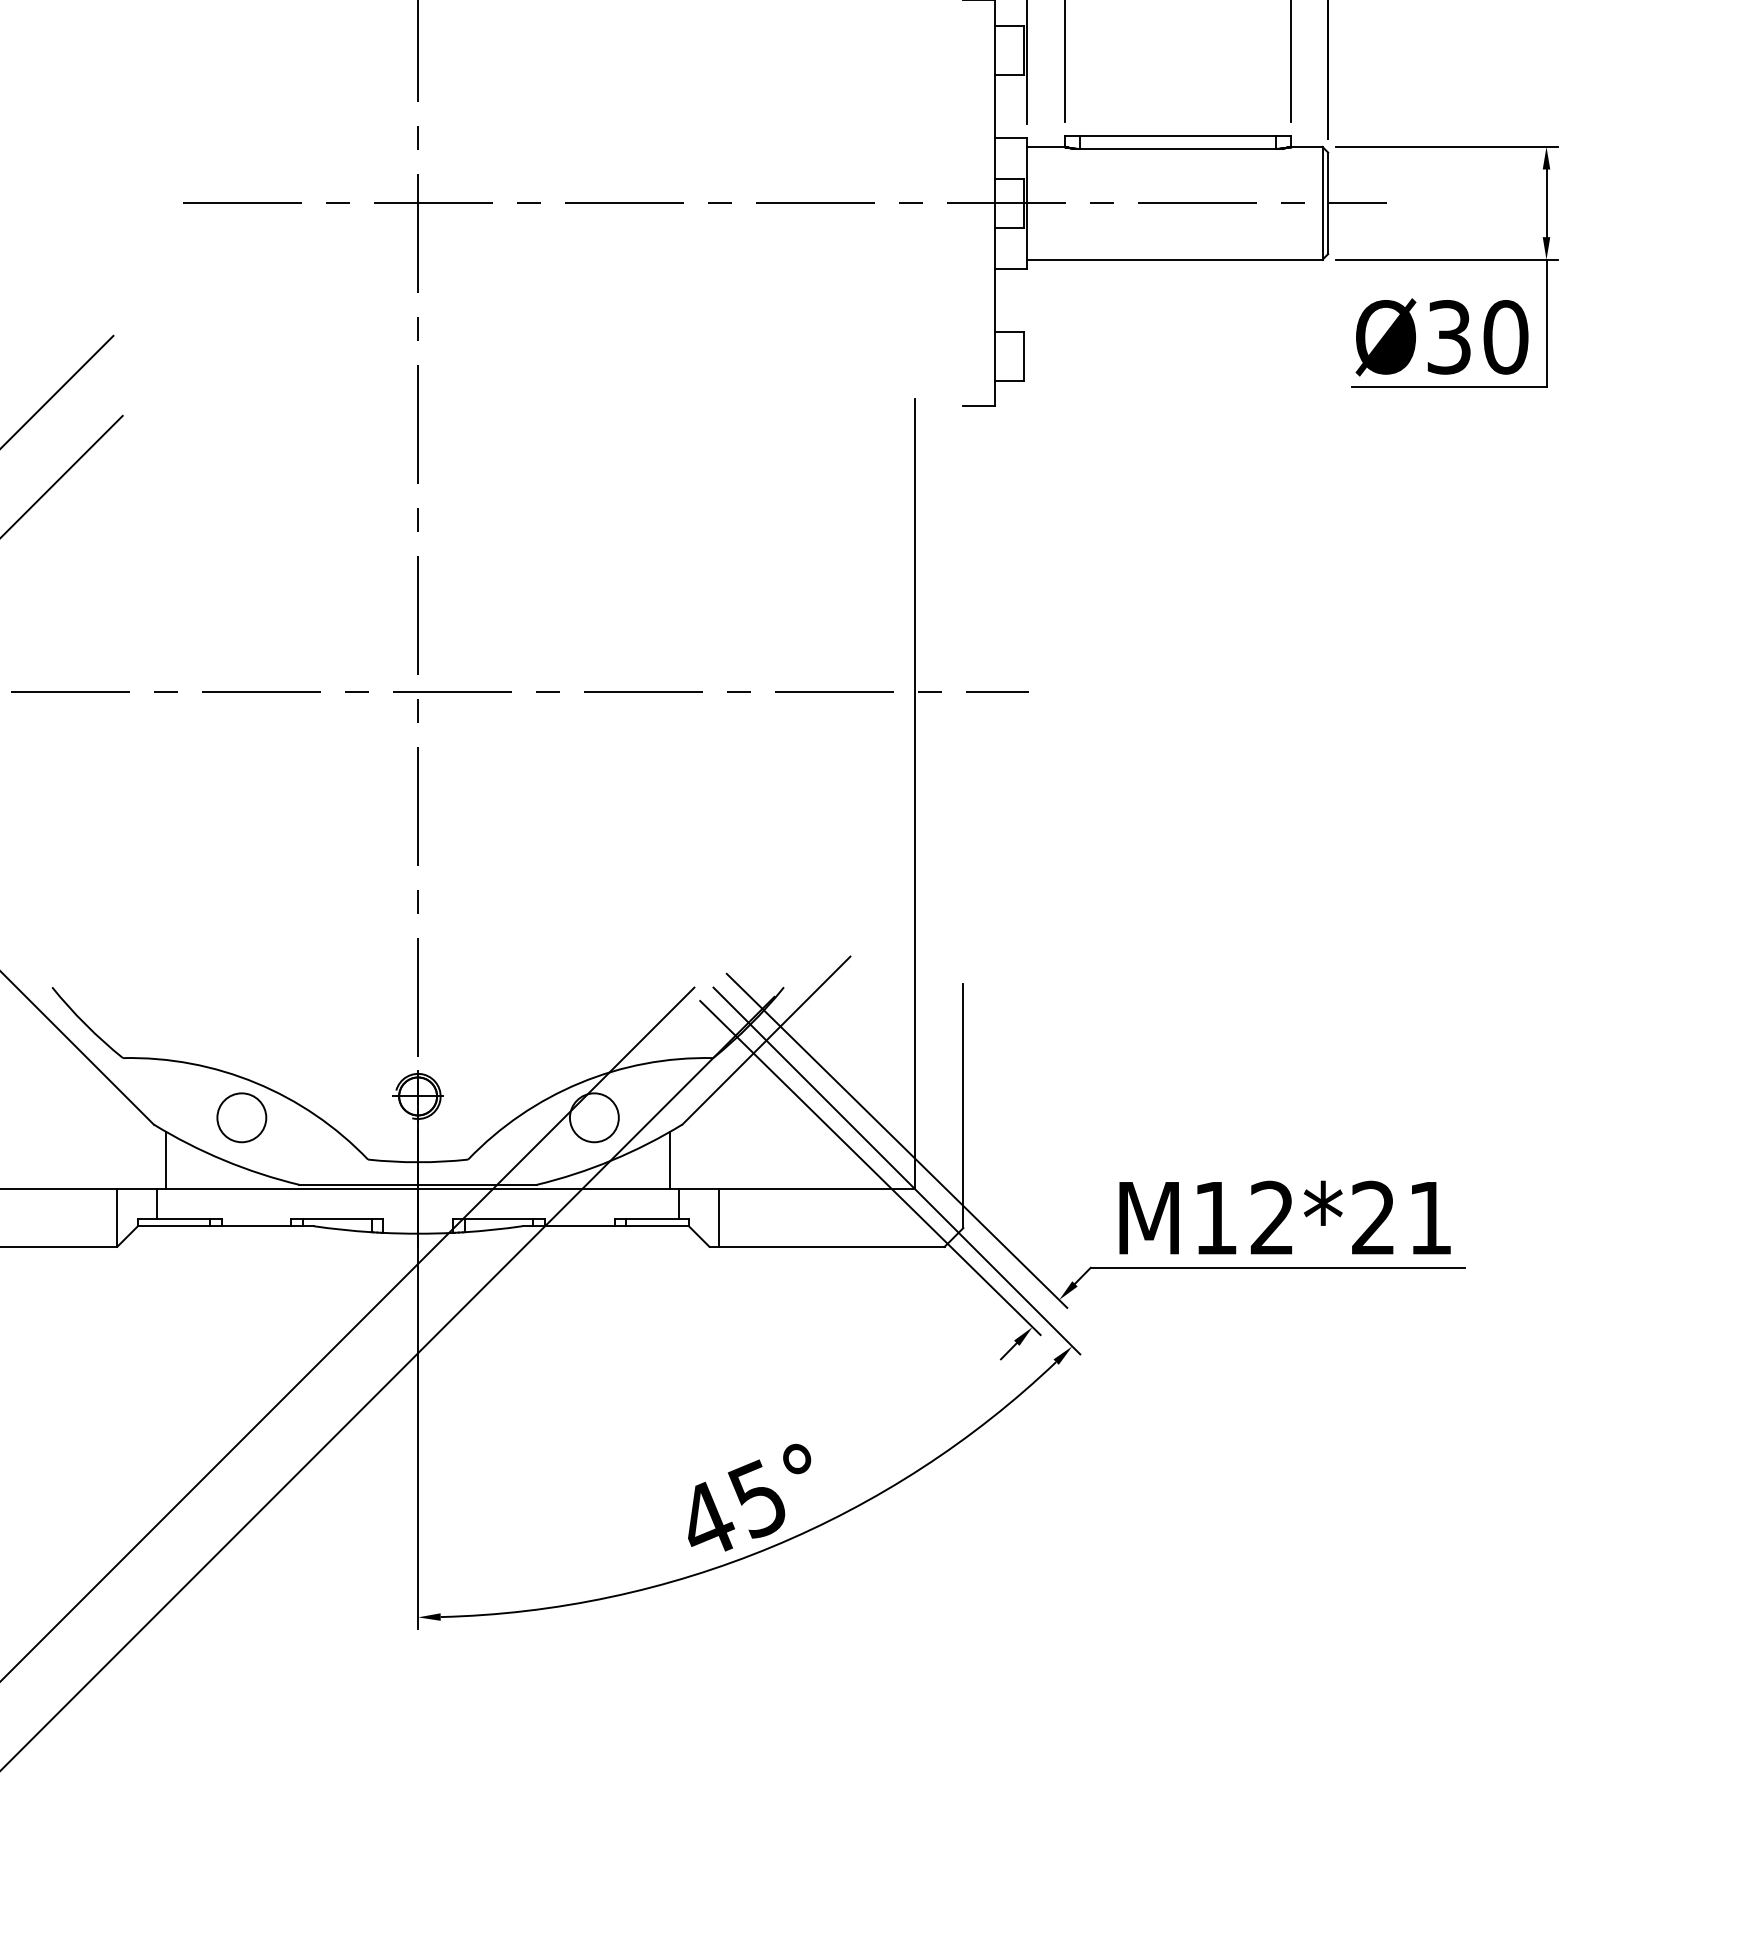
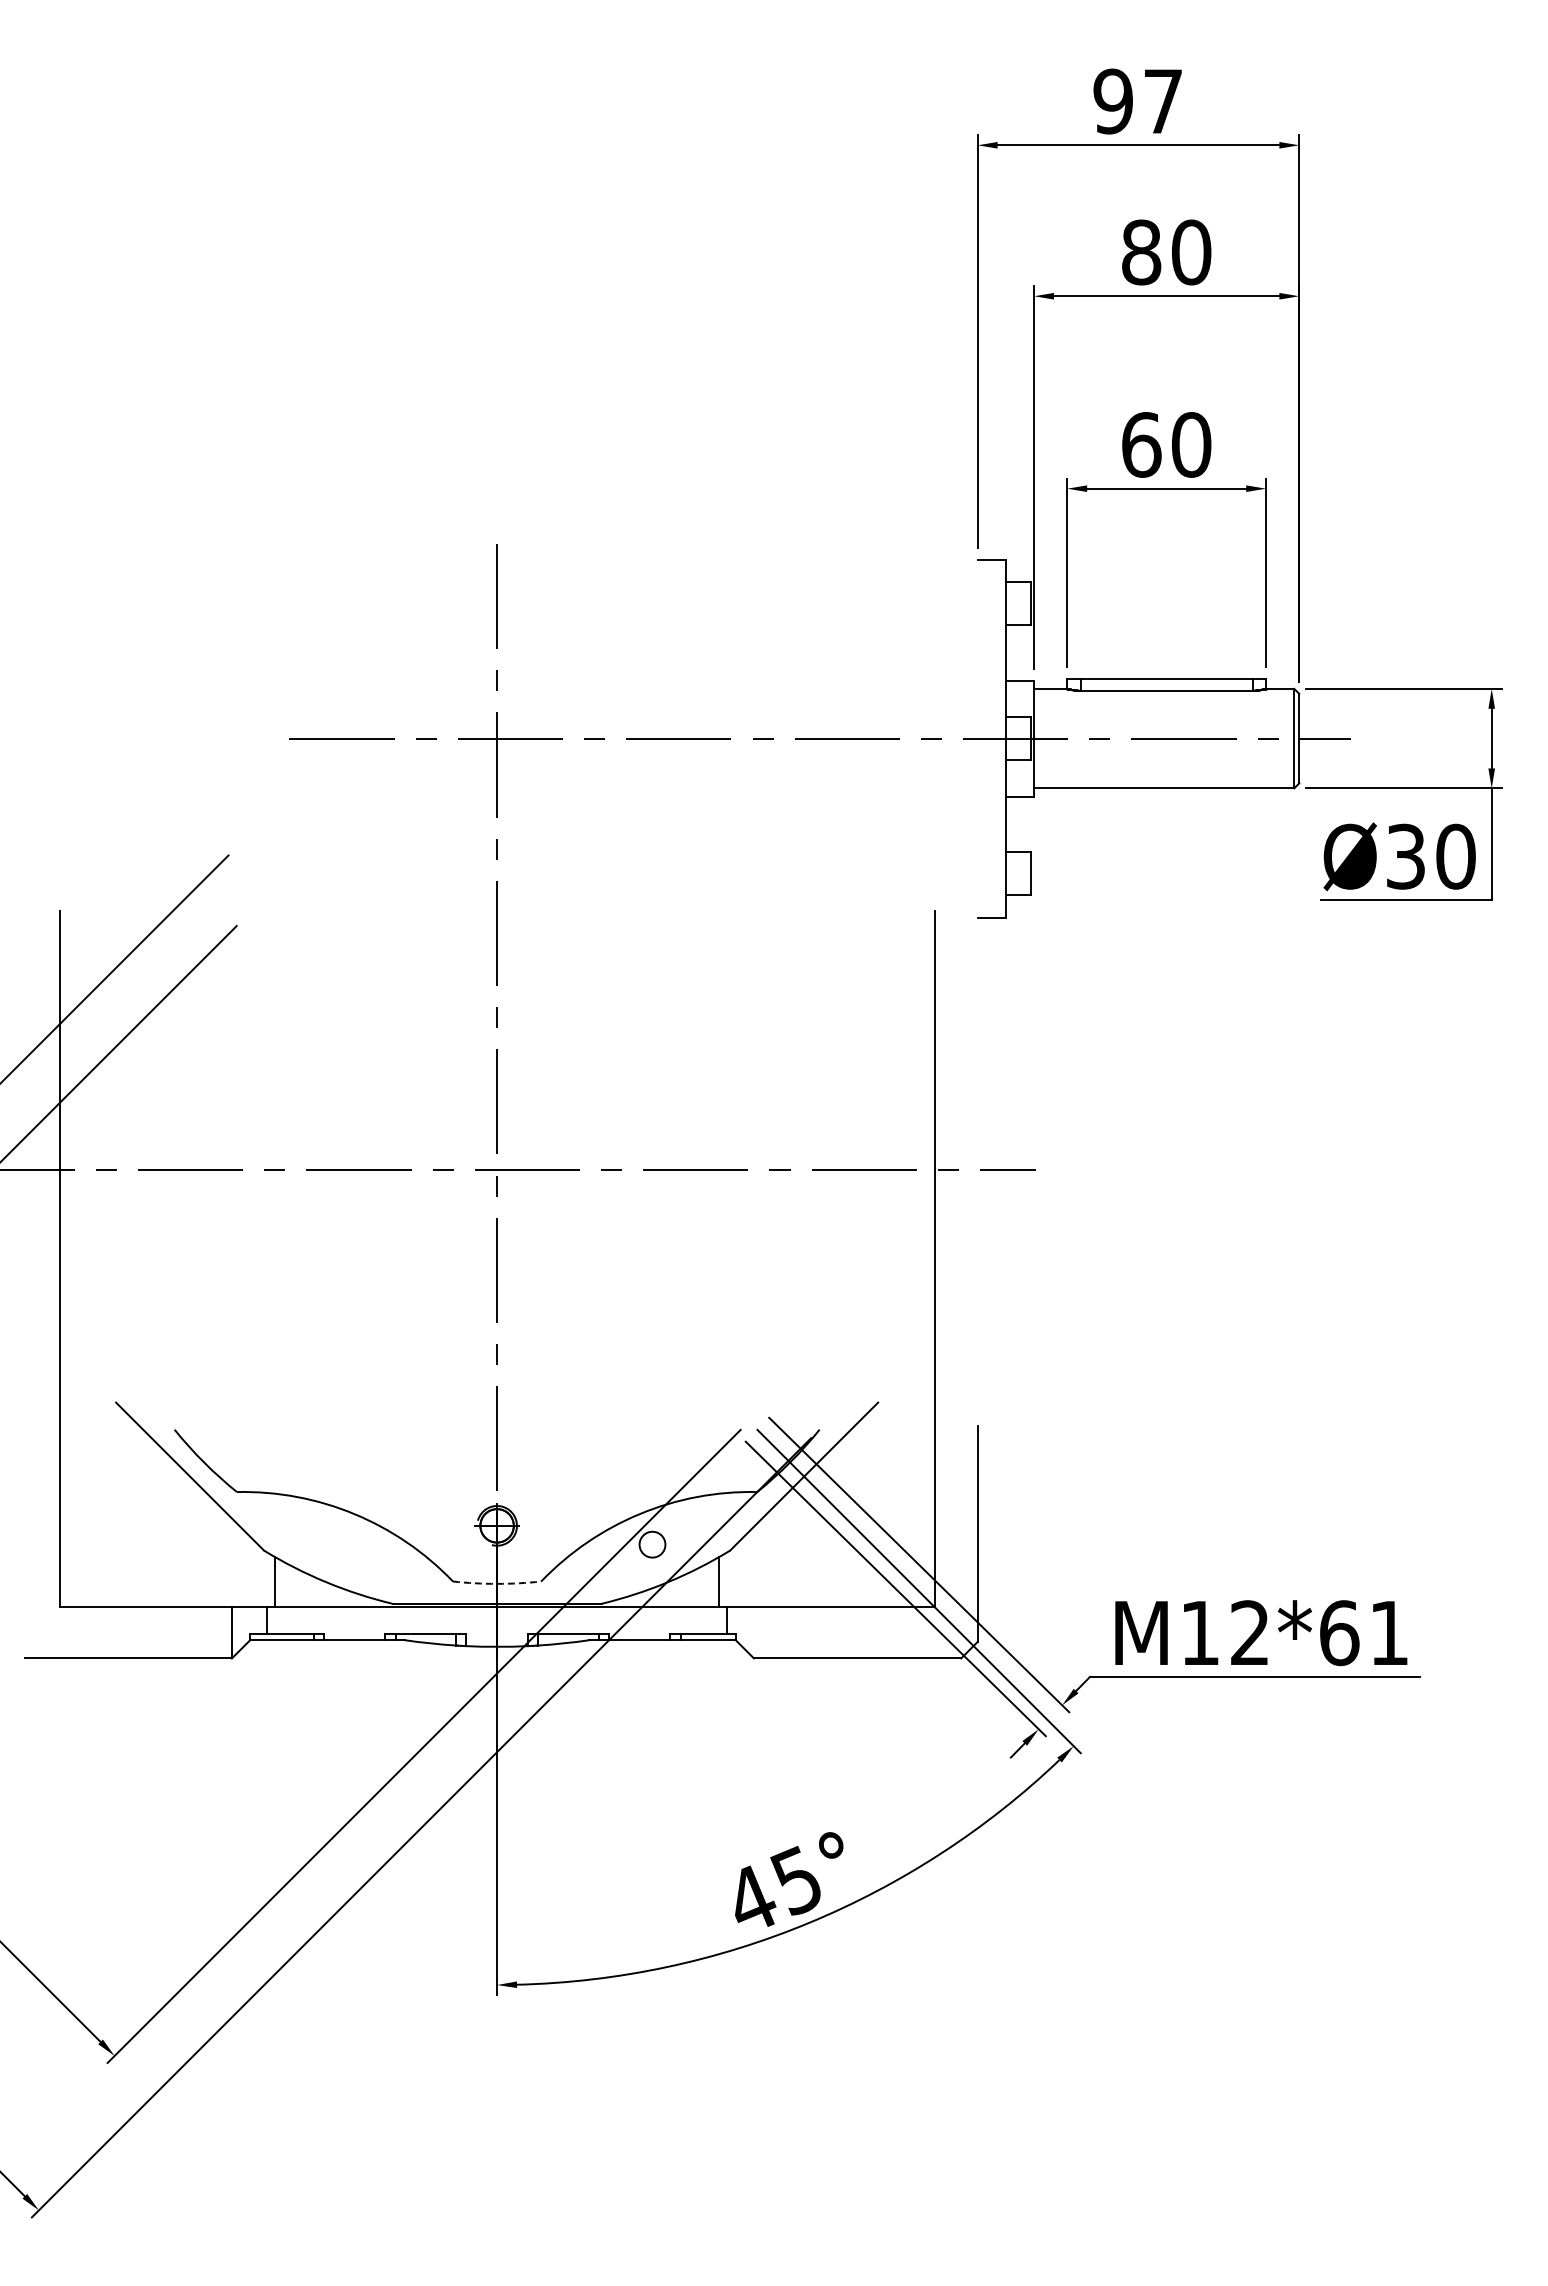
circle: (241, 1117) -> (341, 1544), removed
circle: (594, 1117) -> (652, 1544), size x0.6
arc: (418, 1161) -> (497, 1583), solid -> dashed
line: (719, 1217) -> (762, 1632), removed
text: (1373, 1218) -> (1339, 1633), M12*21 -> M12*61

